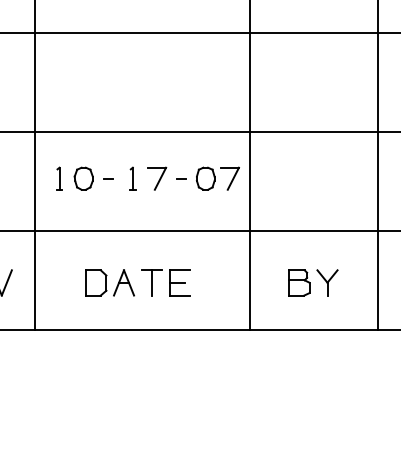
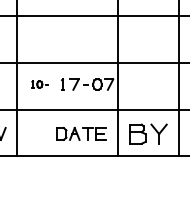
part: (83, 178) -> (39, 84), size x0.6
part: (138, 281) -> (81, 133), moved
part: (313, 281) -> (148, 133), size x1.6

